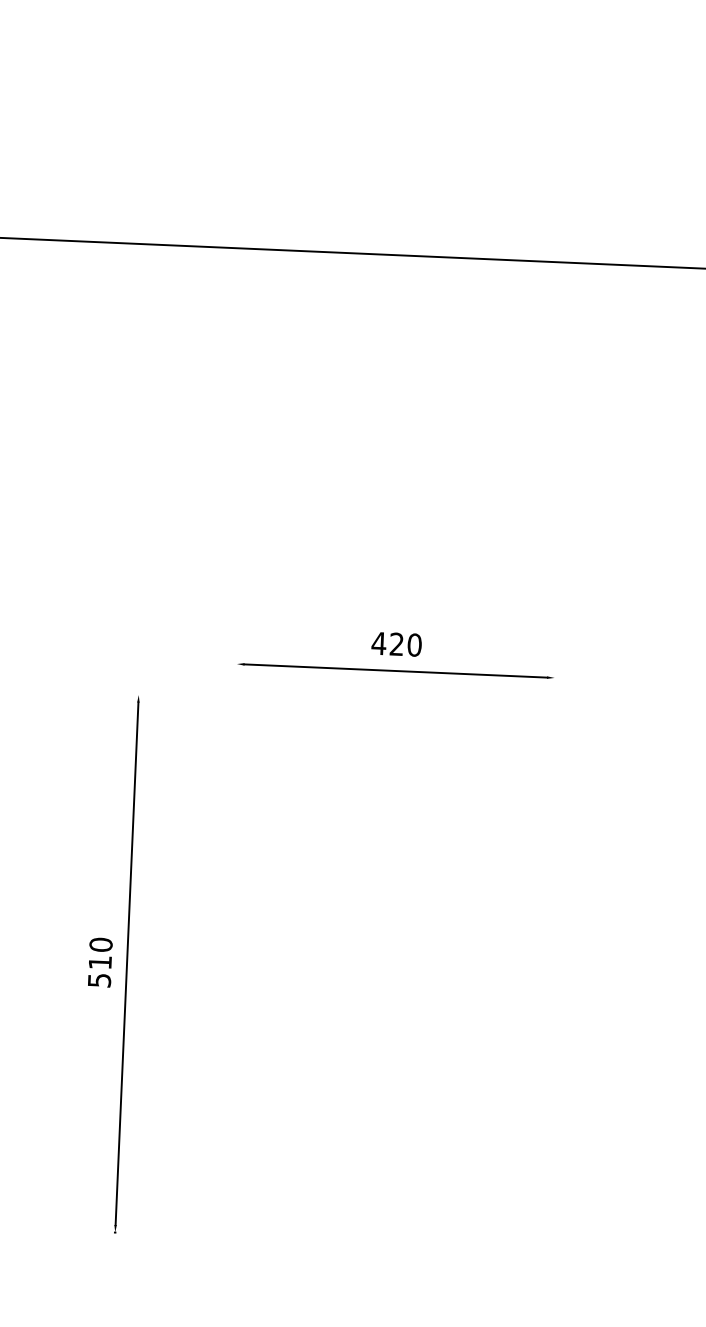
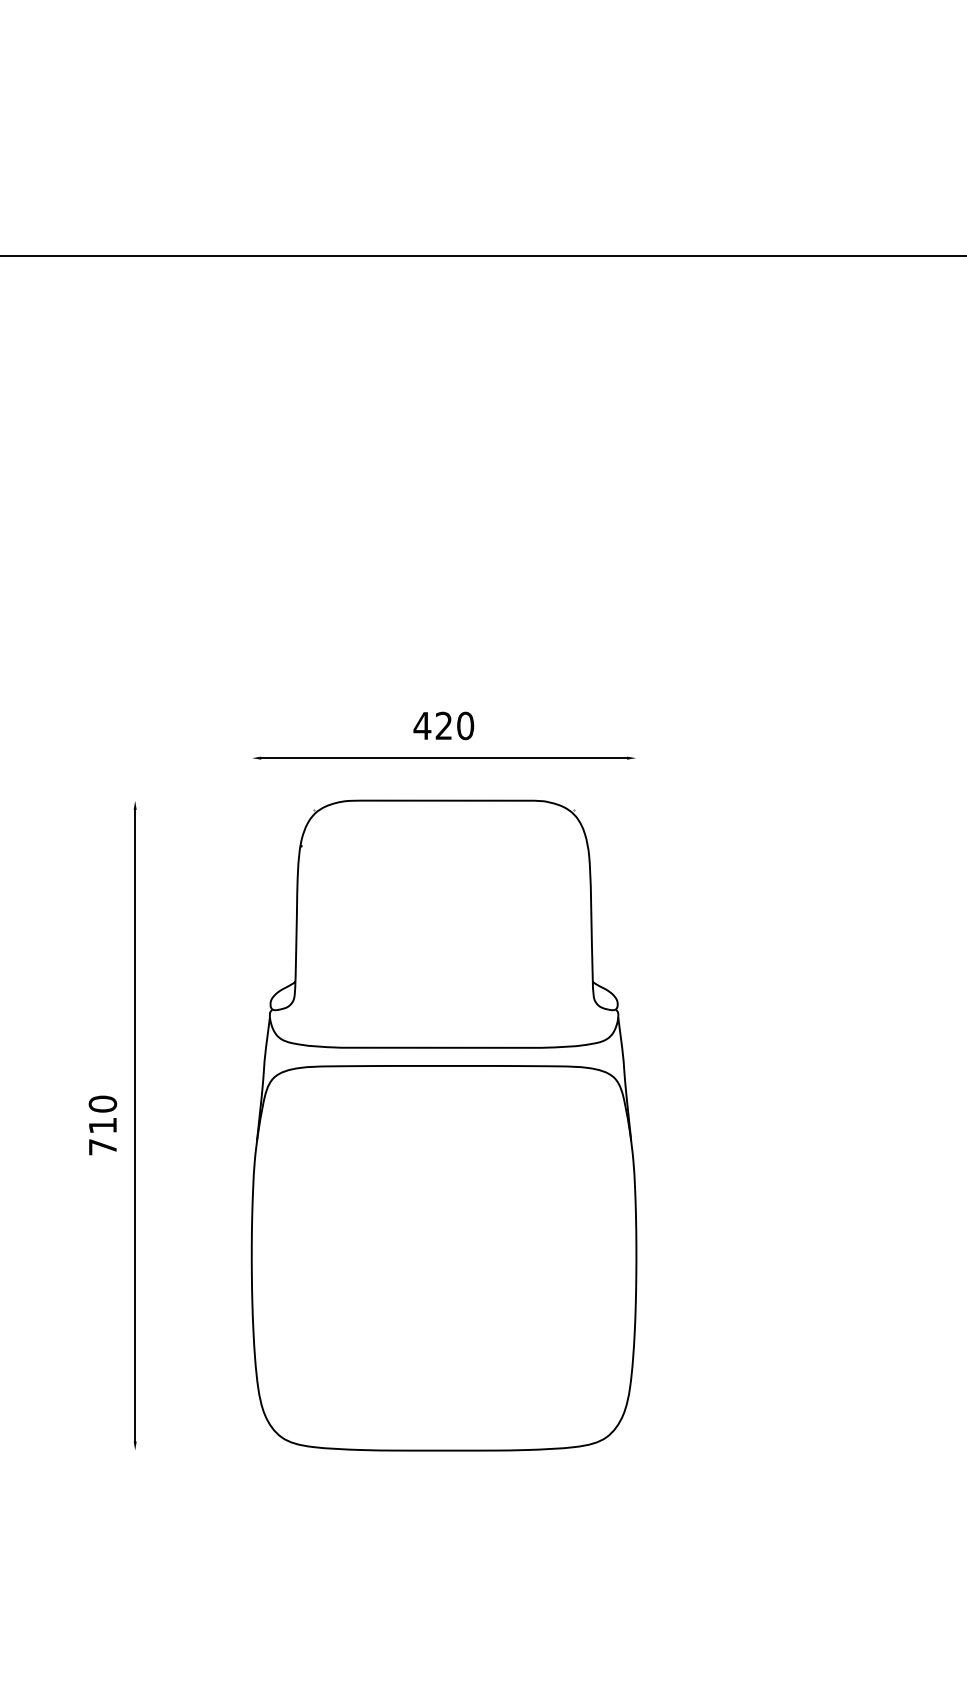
part: (382, 974) -> (443, 1125), added
text: (100, 980) -> (103, 1147), 510 -> 710

